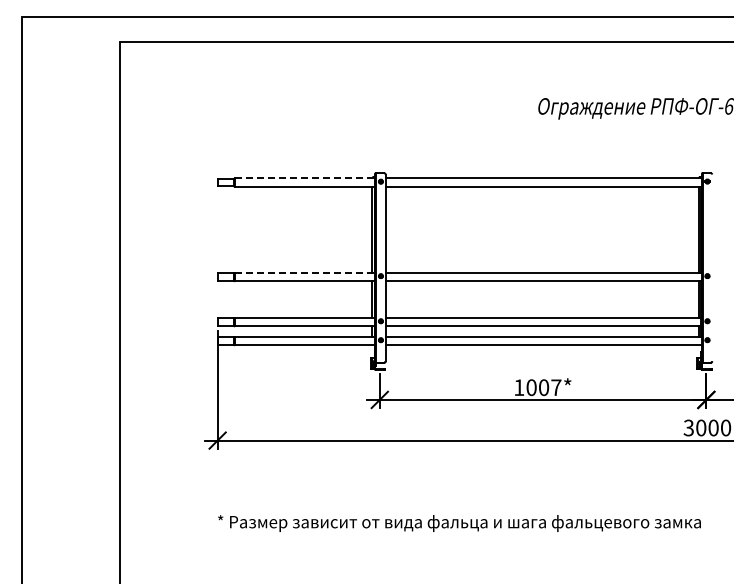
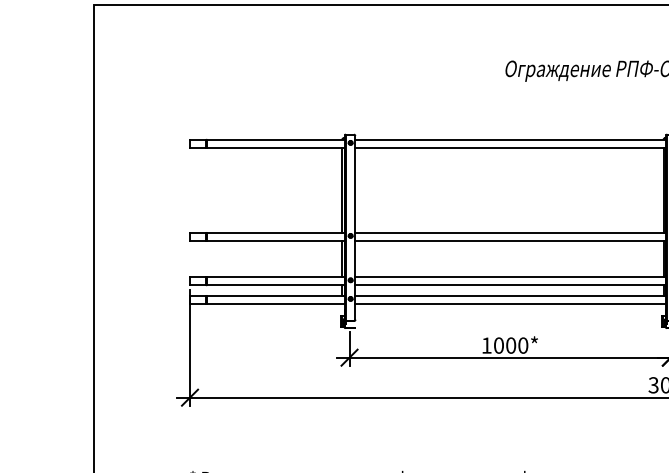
line: (305, 178) -> (276, 139), dashed -> solid
line: (305, 273) -> (276, 233), dashed -> solid
text: (556, 387) -> (523, 345), 1007* -> 1000*

